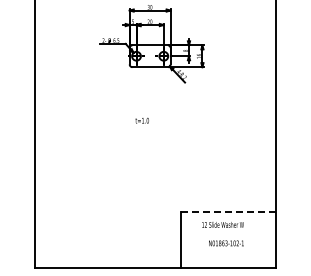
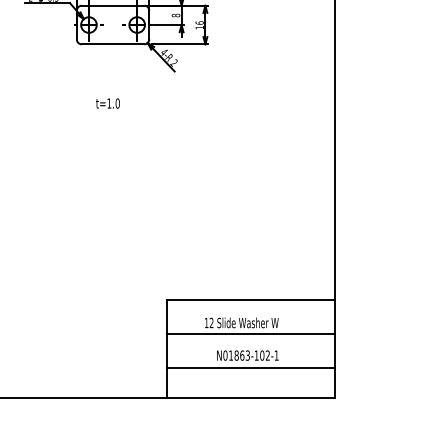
text: (141, 120) -> (106, 103), moved
line: (228, 212) -> (251, 301), dashed -> solid
line: (227, 231) -> (249, 334), added
line: (227, 250) -> (249, 368), added

